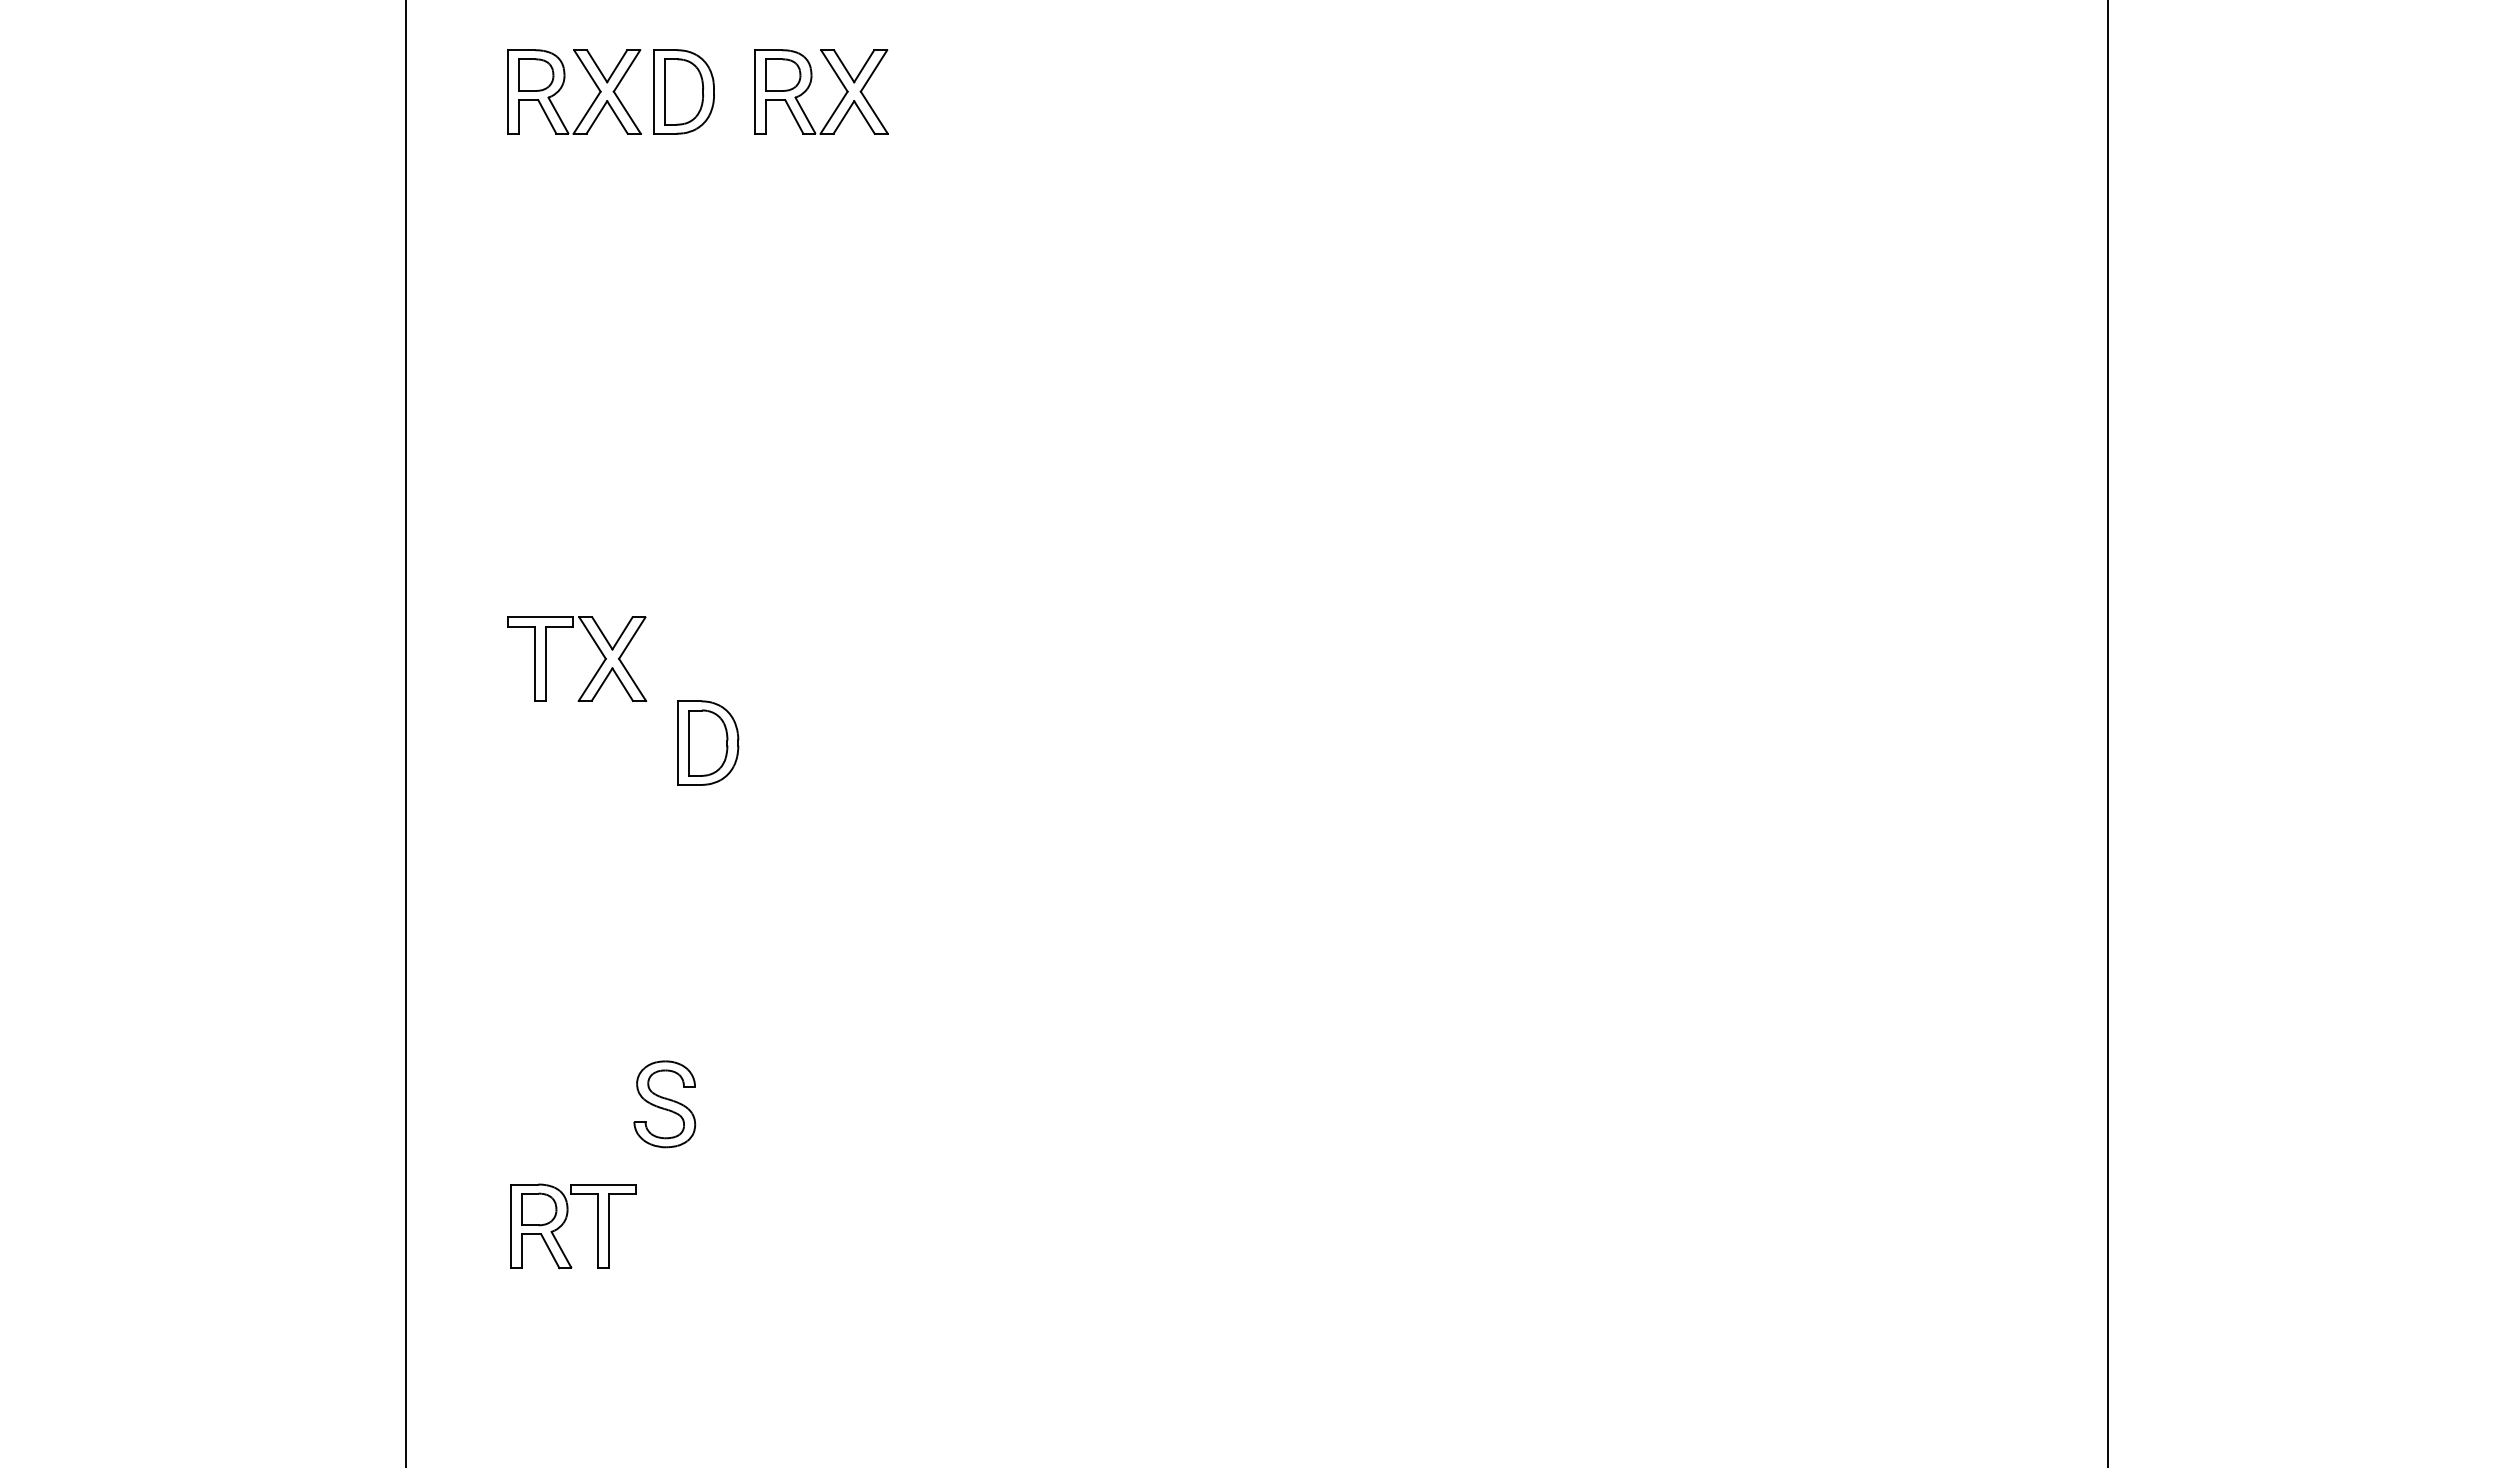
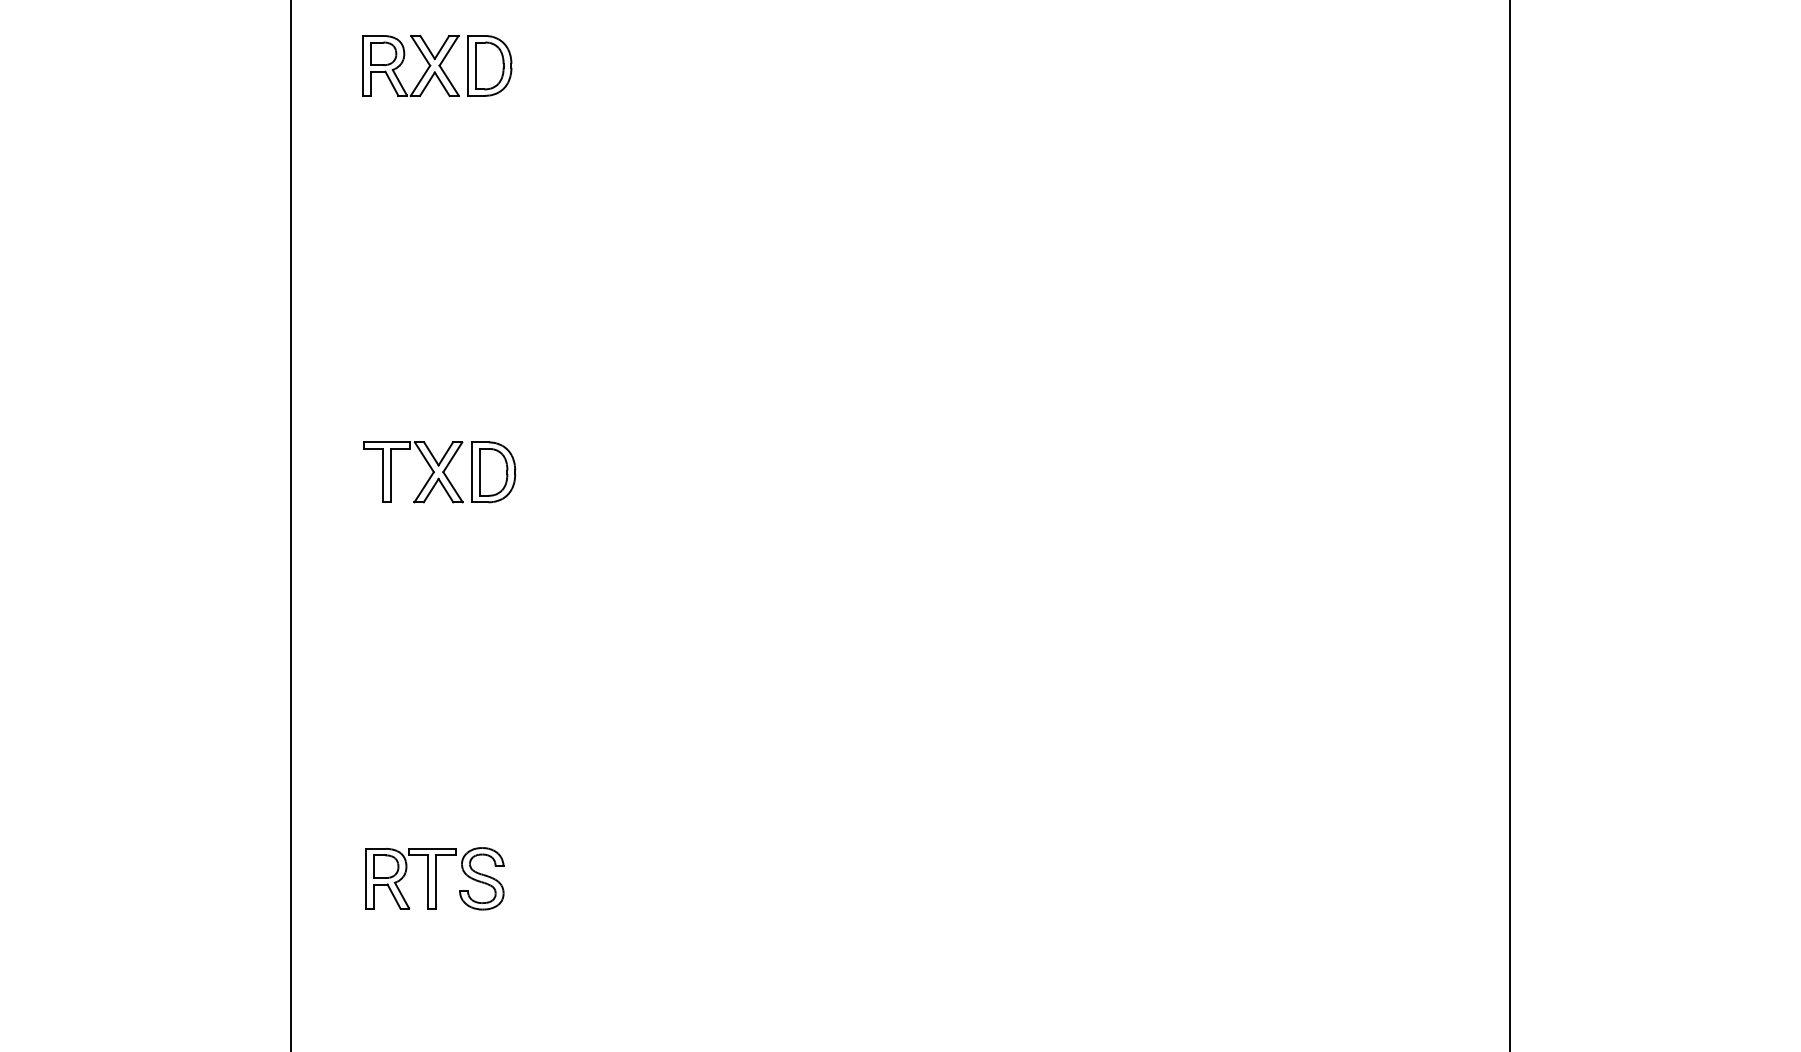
part: (810, 85) -> (580, 61), removed
part: (708, 742) -> (493, 471), moved
part: (664, 1104) -> (481, 878), moved

